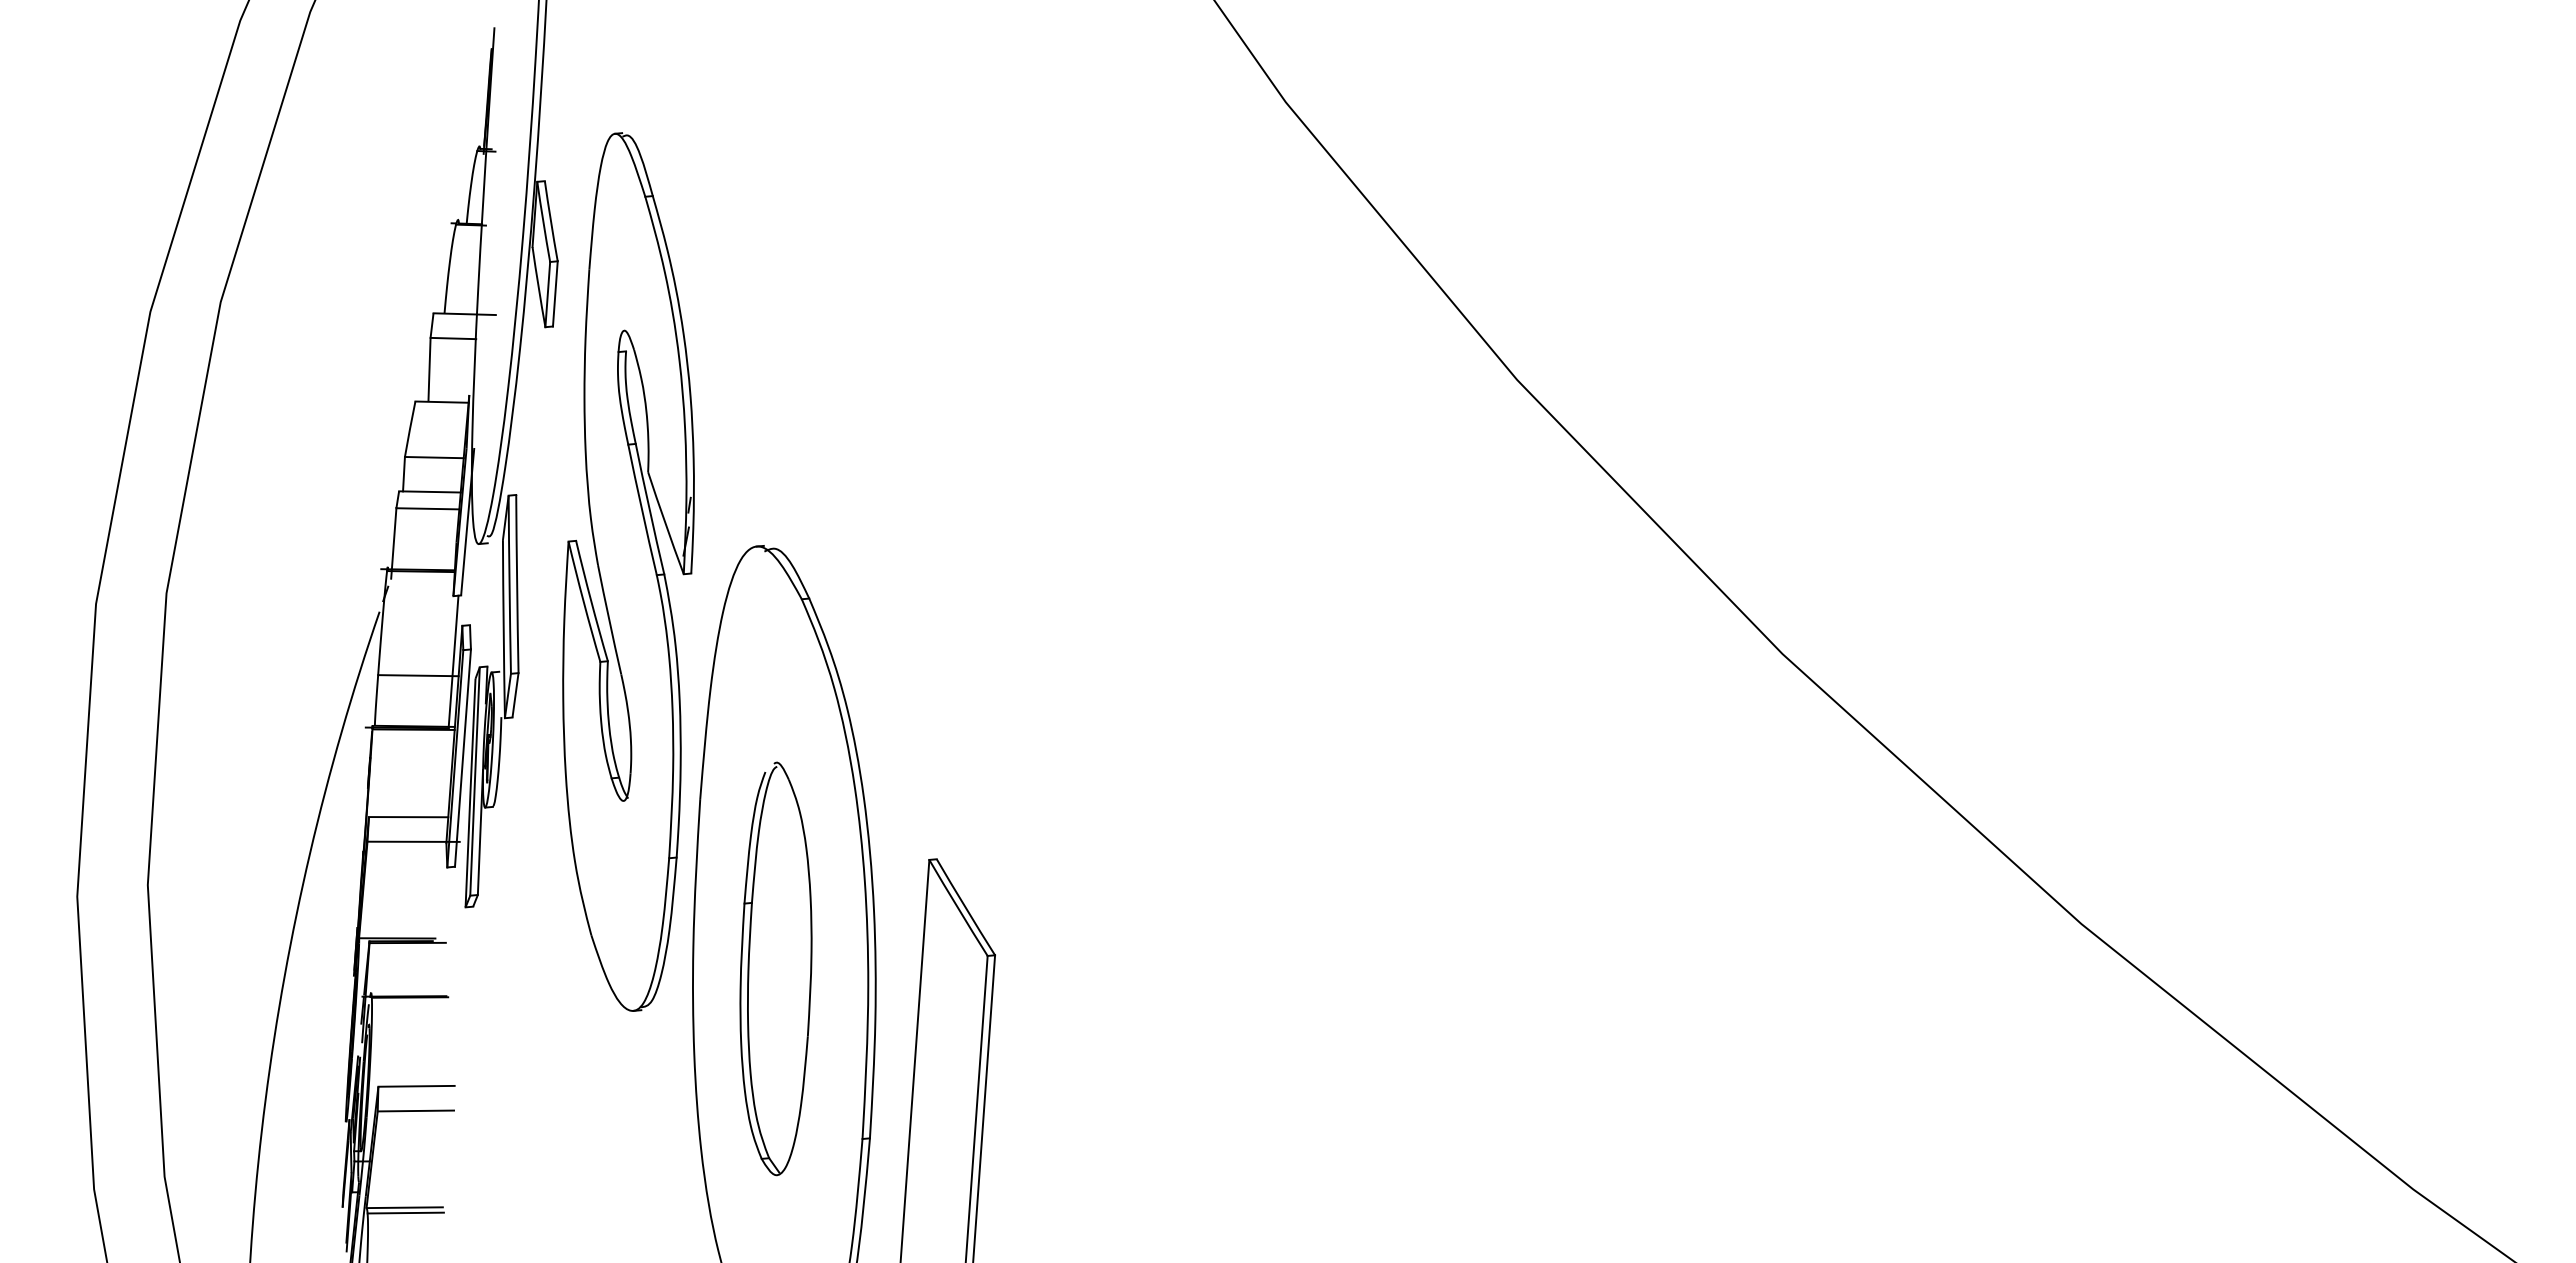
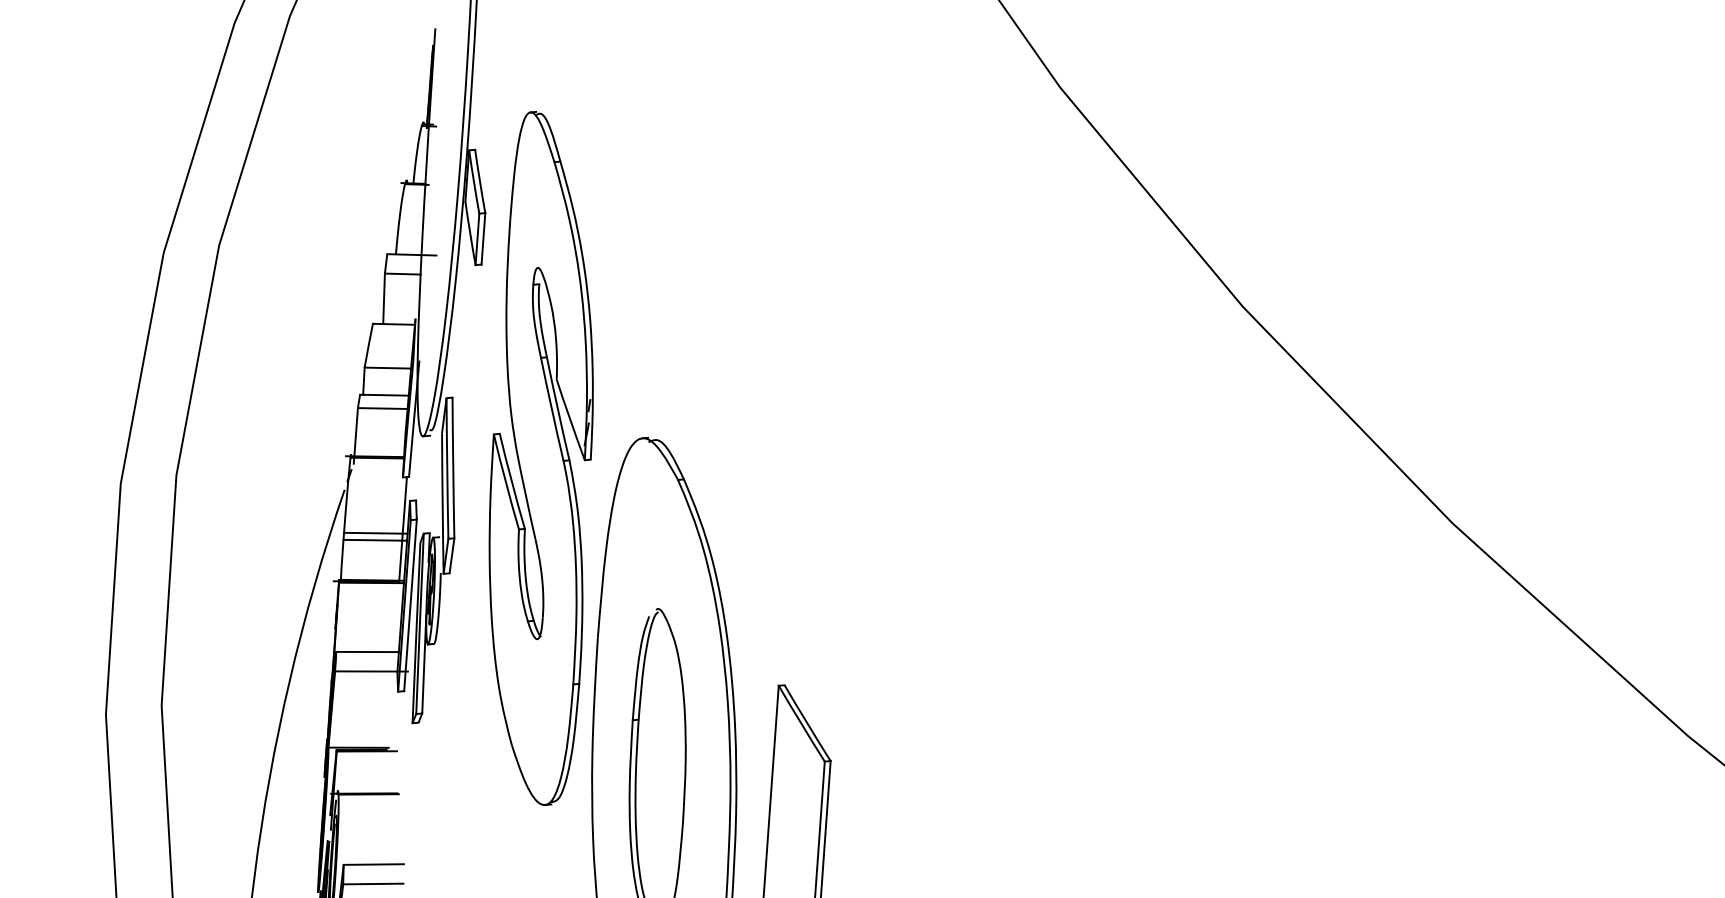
line: (419, 666) -> (376, 533), added

